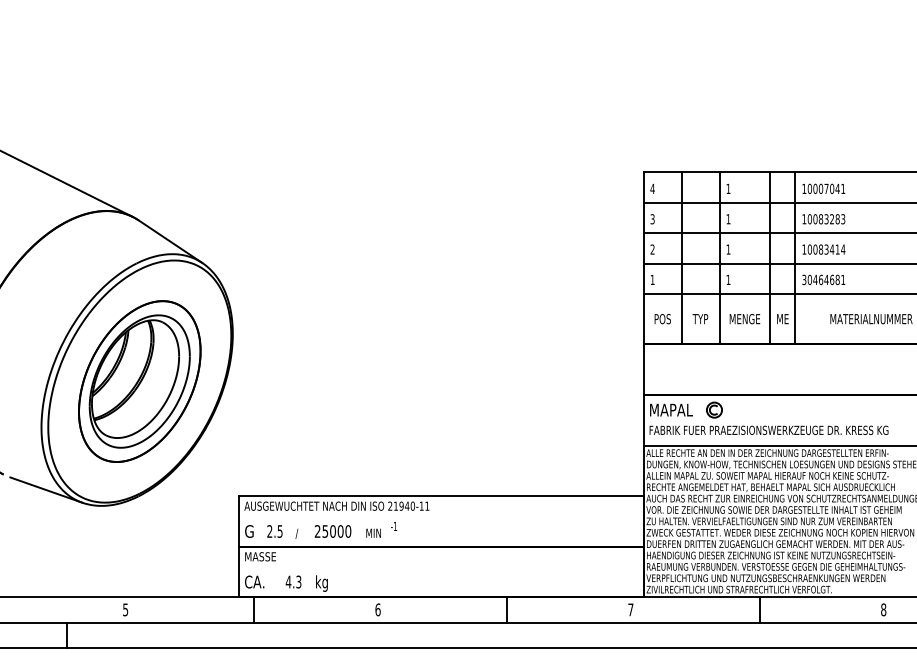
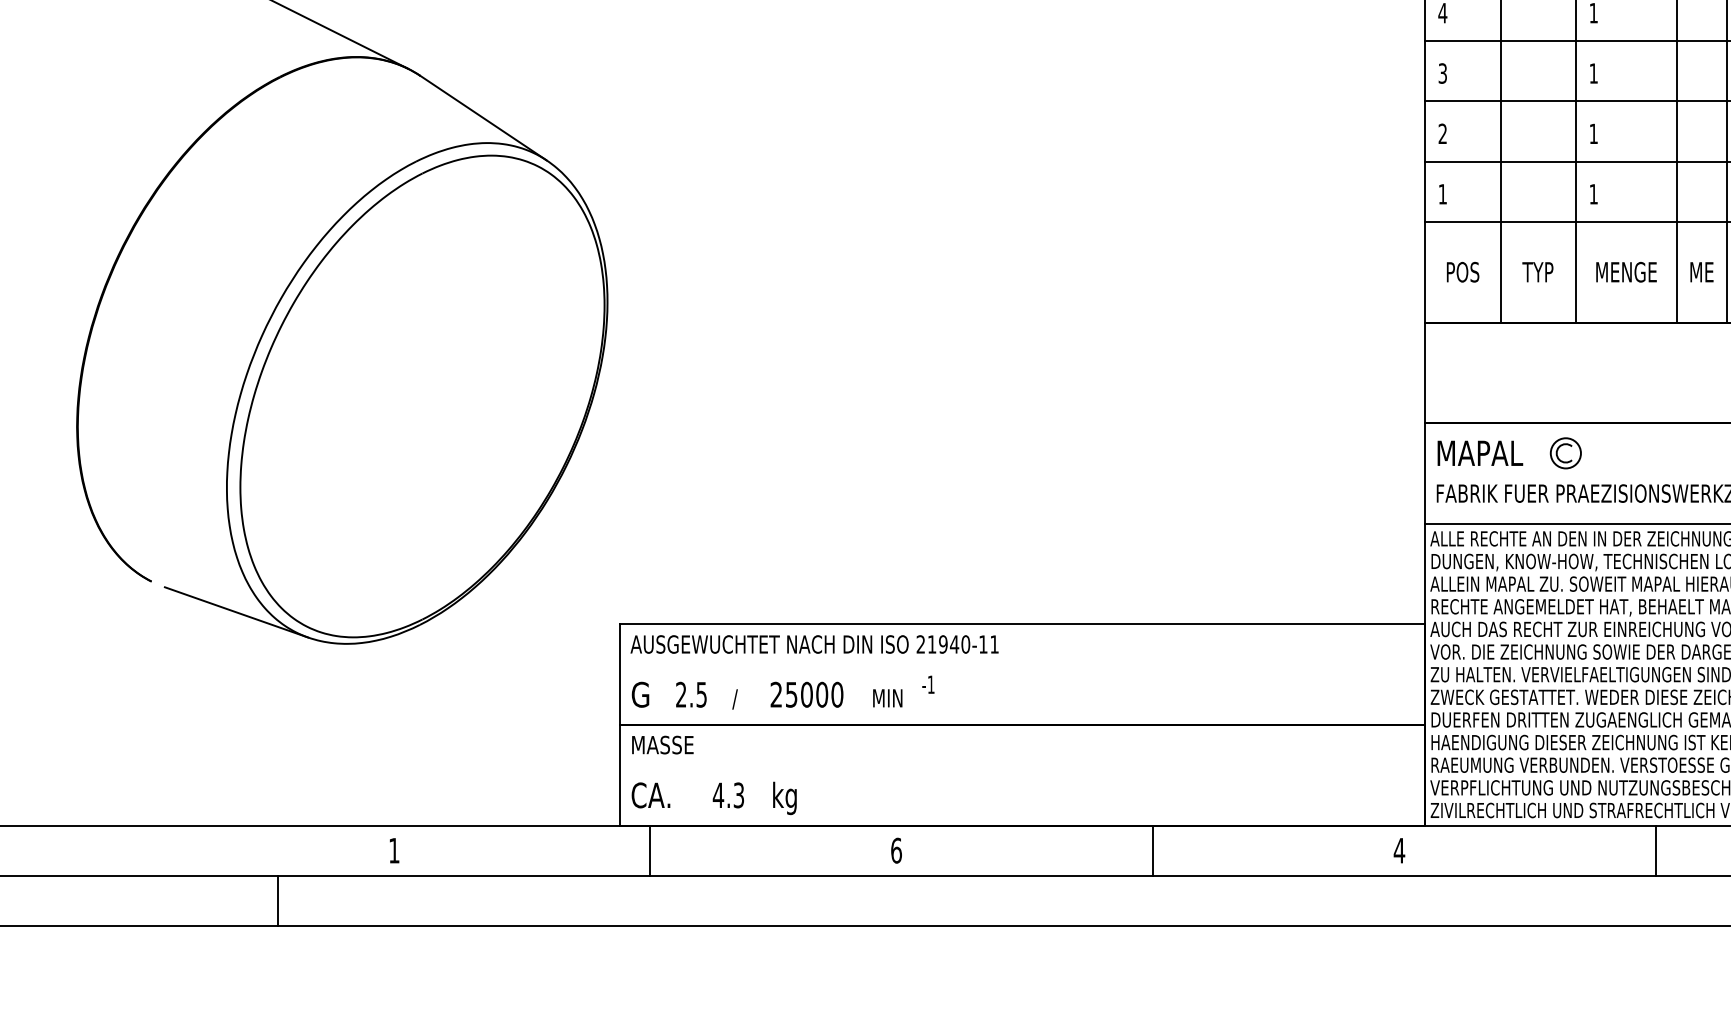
part: (139, 381) -> (421, 396), removed
text: (125, 609) -> (394, 849), 5 -> 1
text: (630, 609) -> (1398, 849), 7 -> 4

